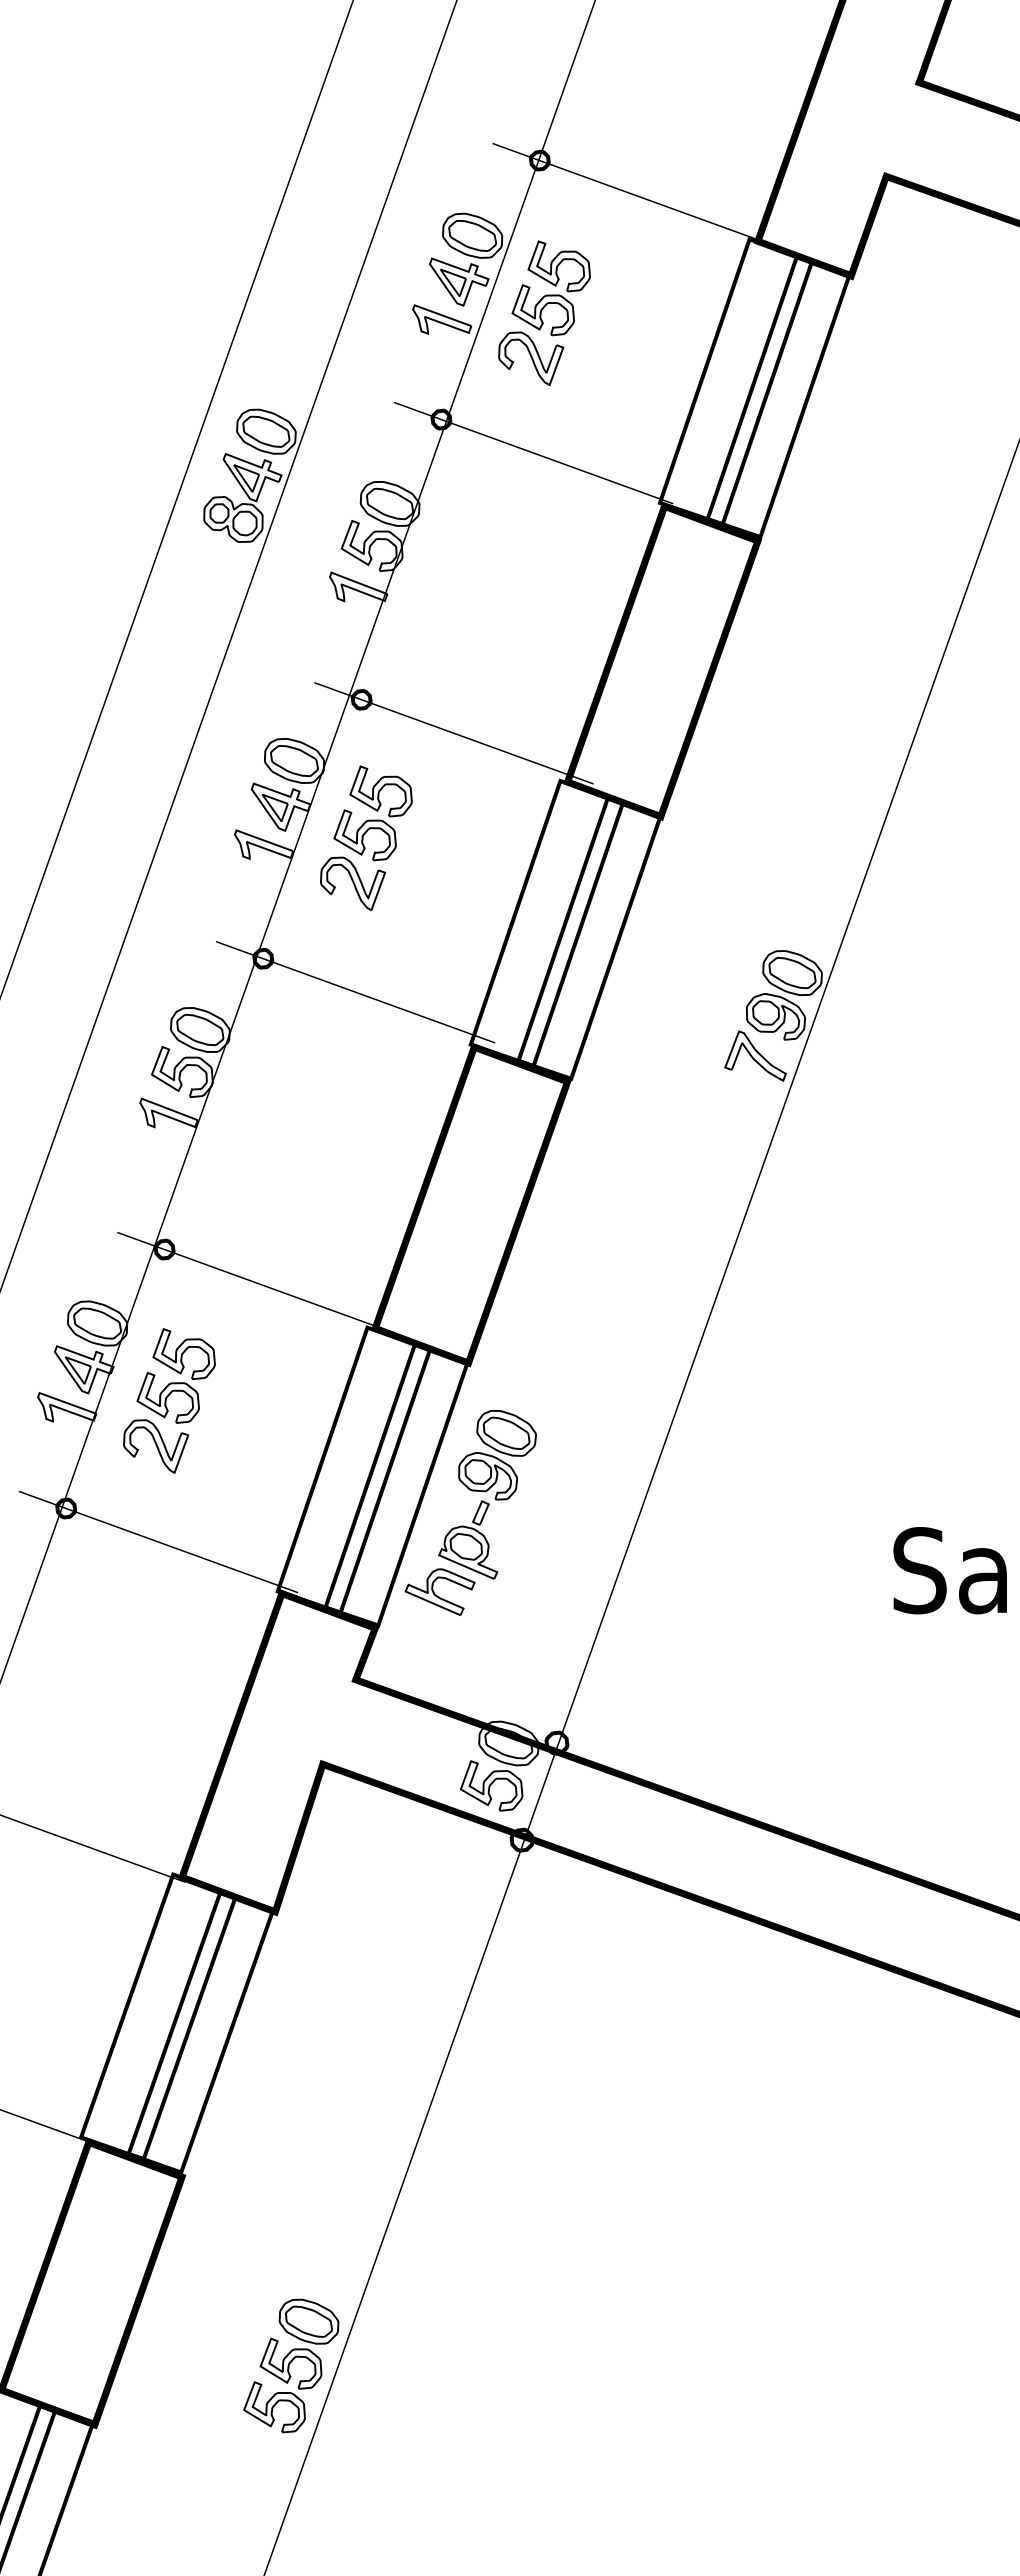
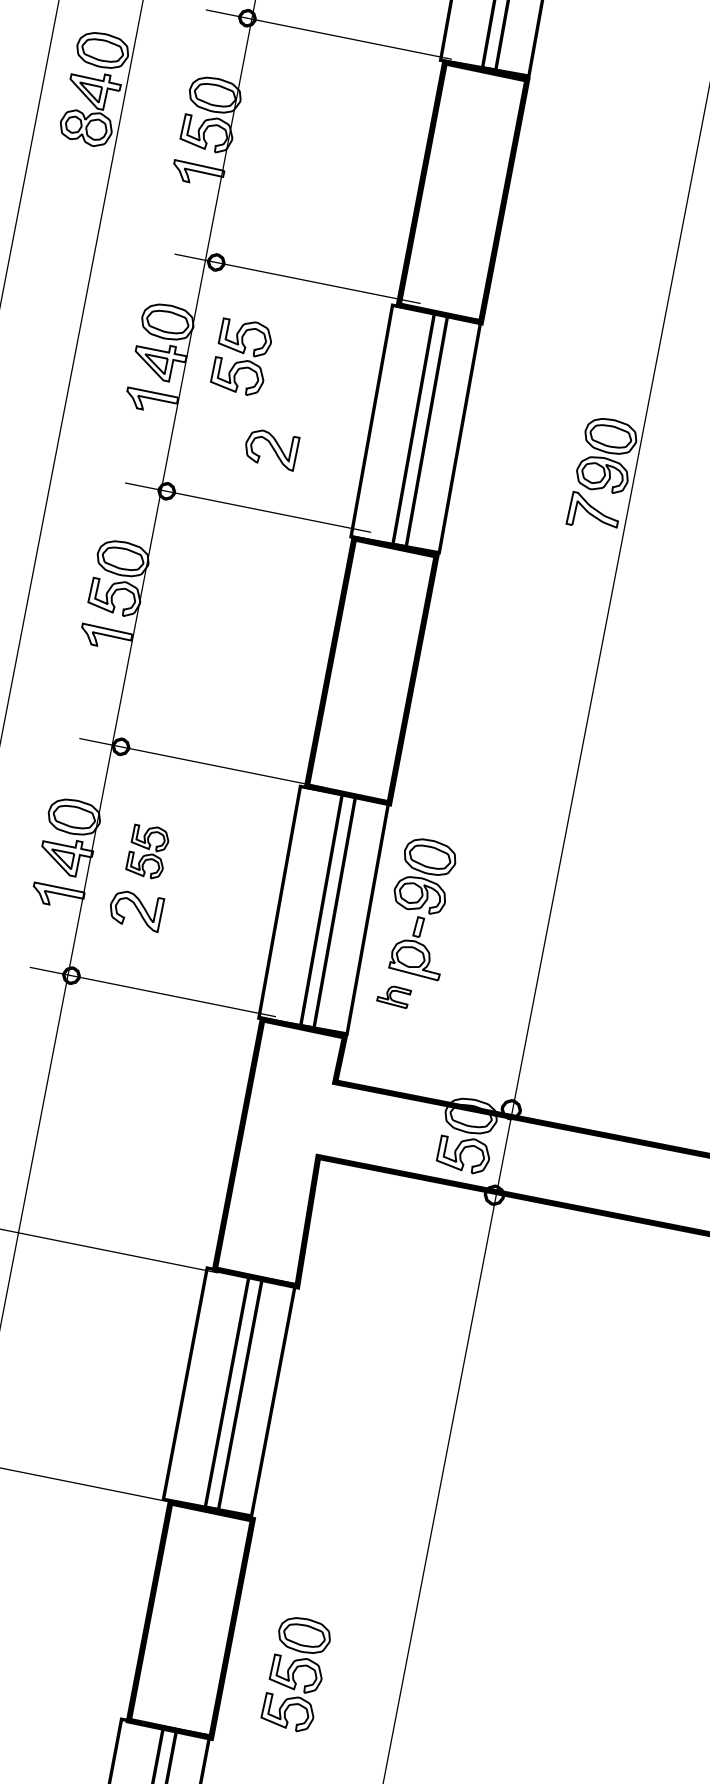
part: (353, 883) -> (274, 450), moved
part: (175, 1375) -> (146, 850), size x0.7
part: (439, 1591) -> (393, 997), size x0.6
part: (291, 2365) -> (295, 1674), moved

